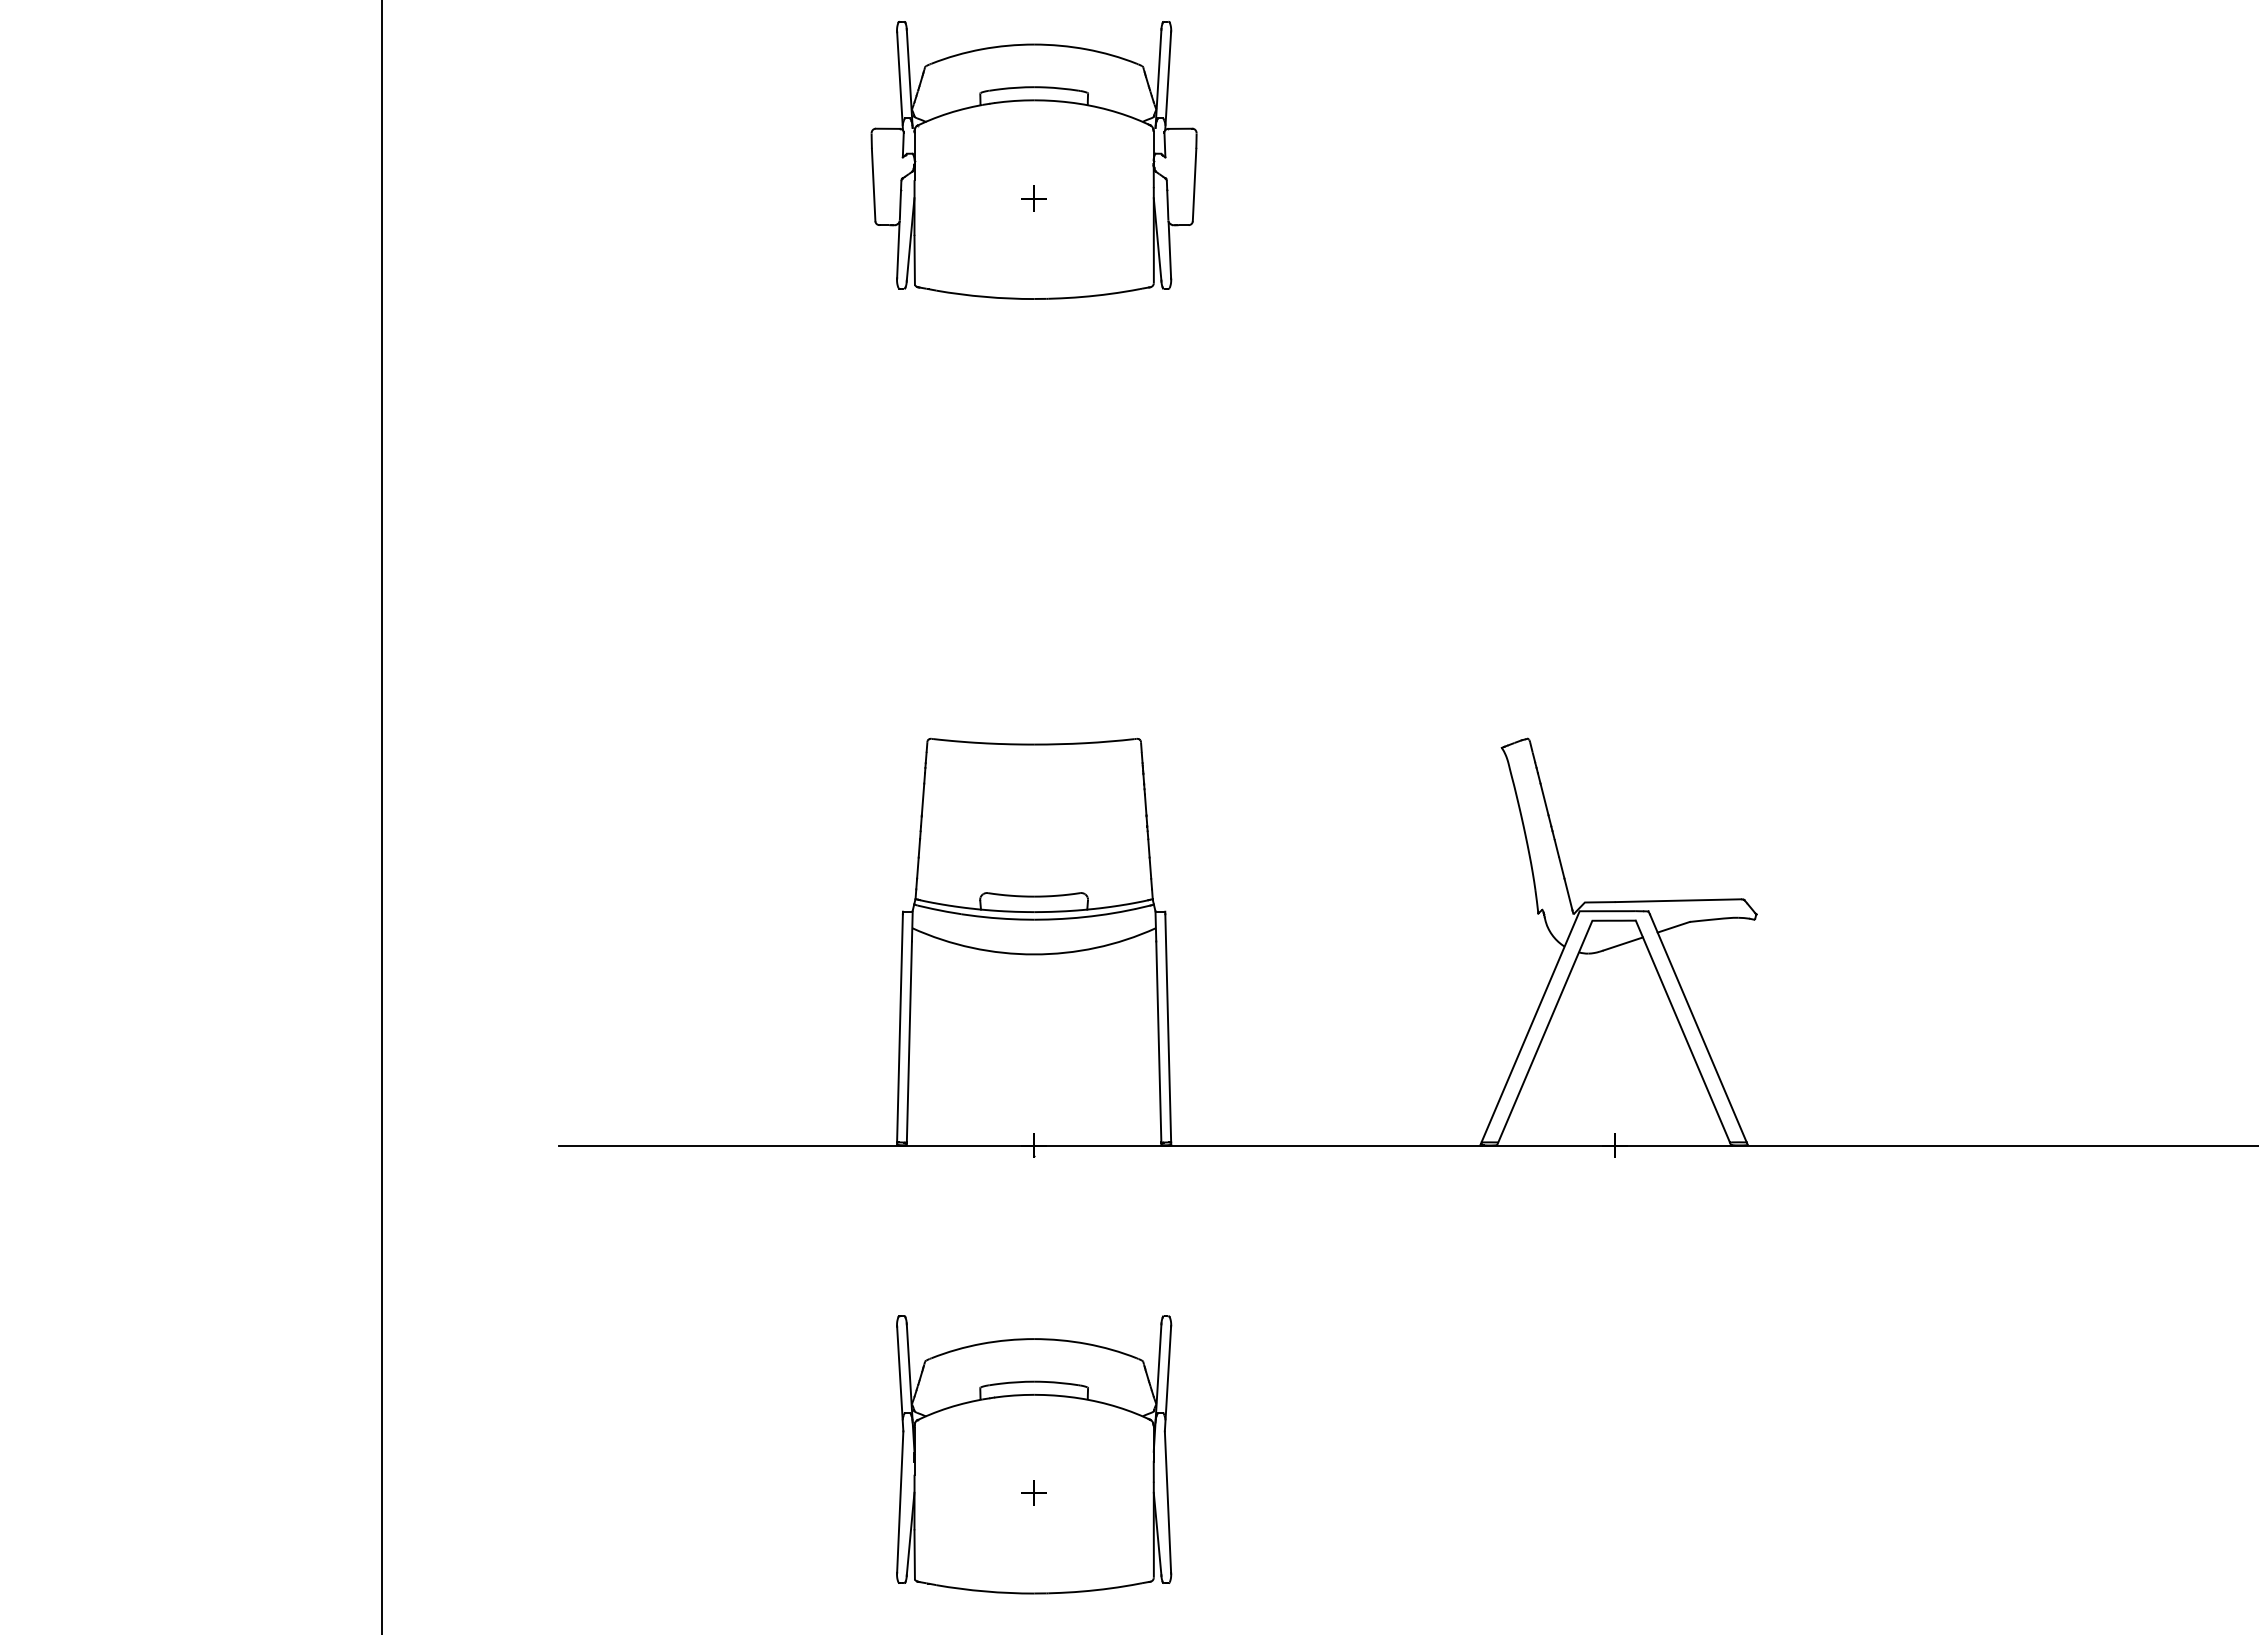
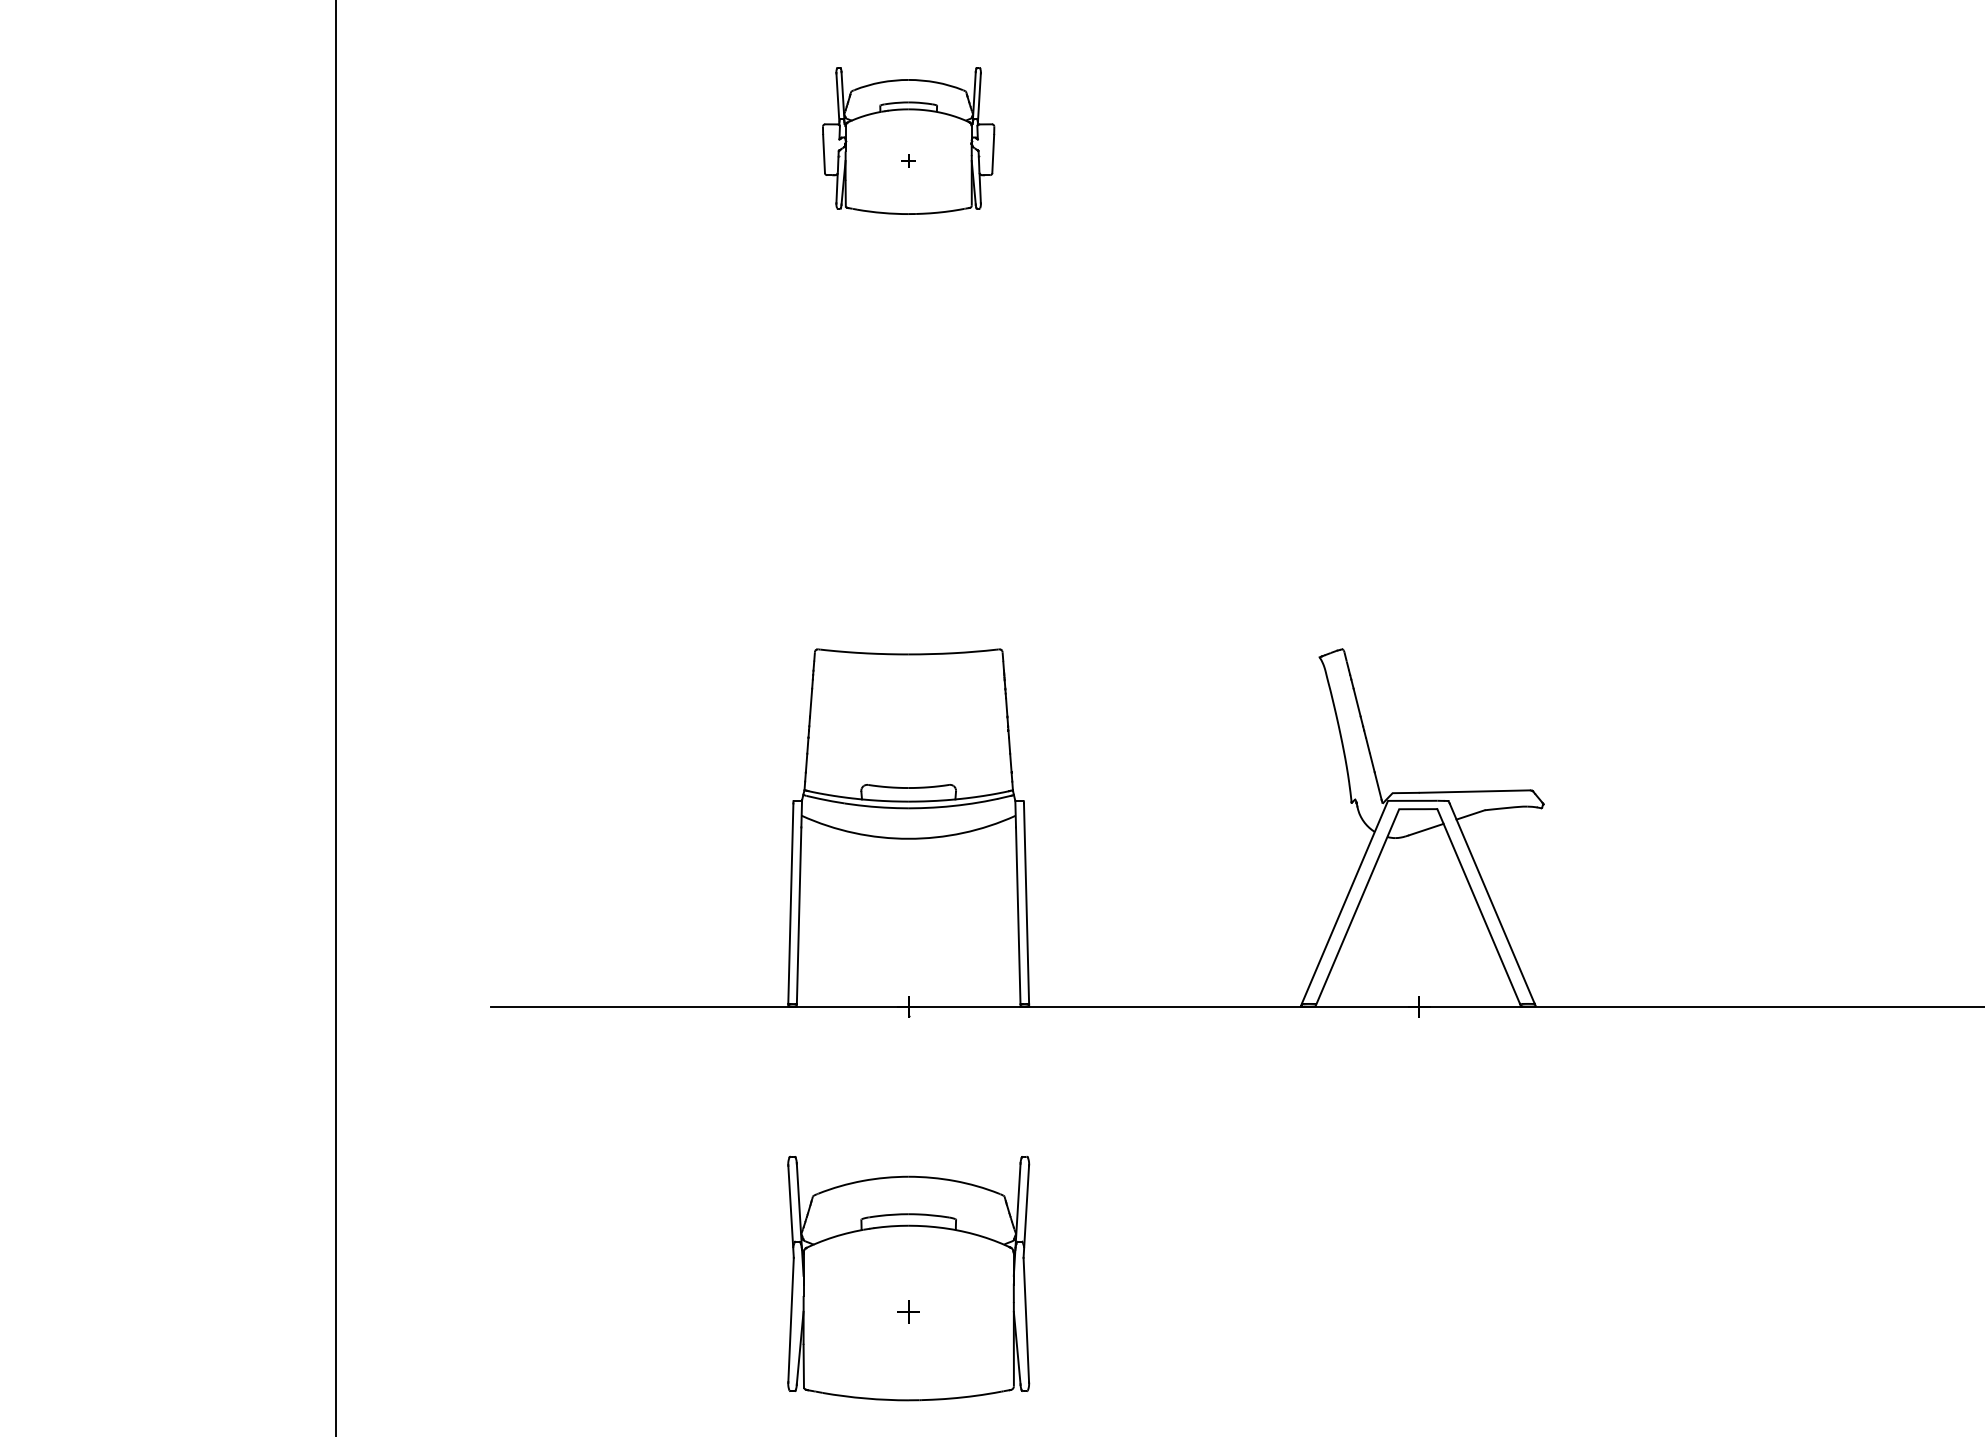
part: (1033, 159) -> (908, 140), size x0.6

